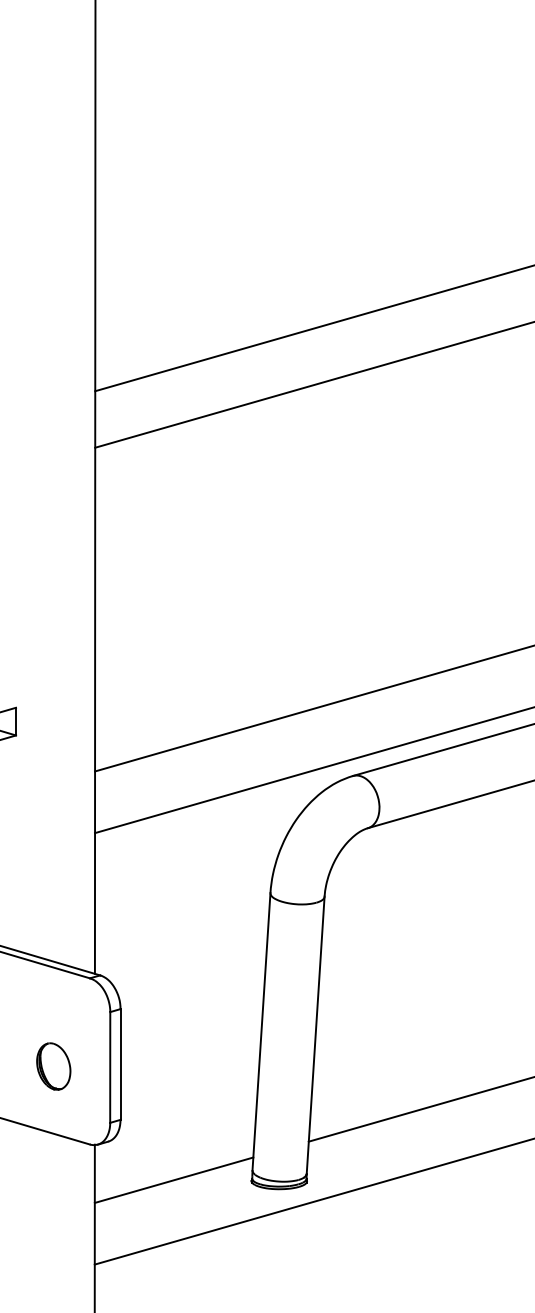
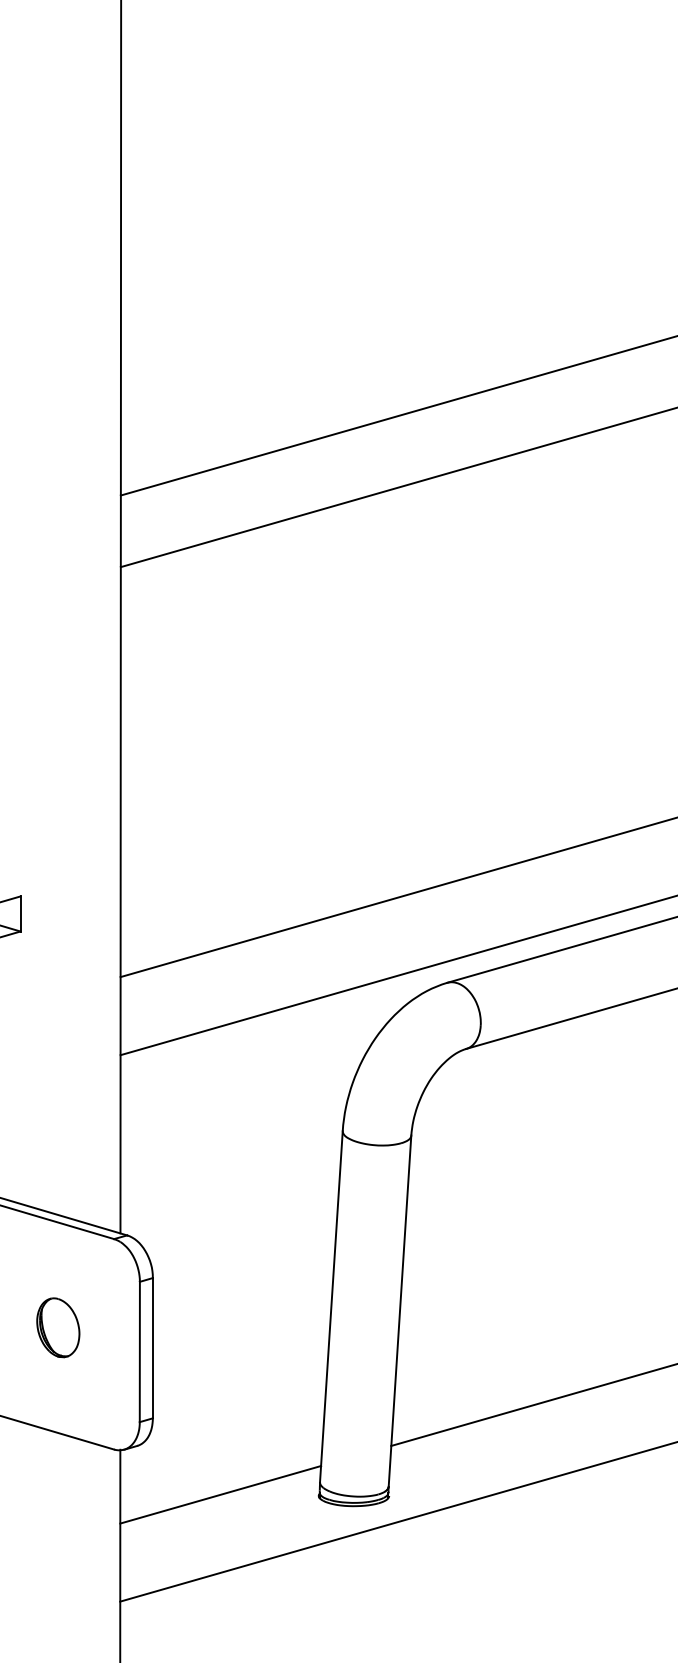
part: (53, 1066) -> (58, 1327), moved

